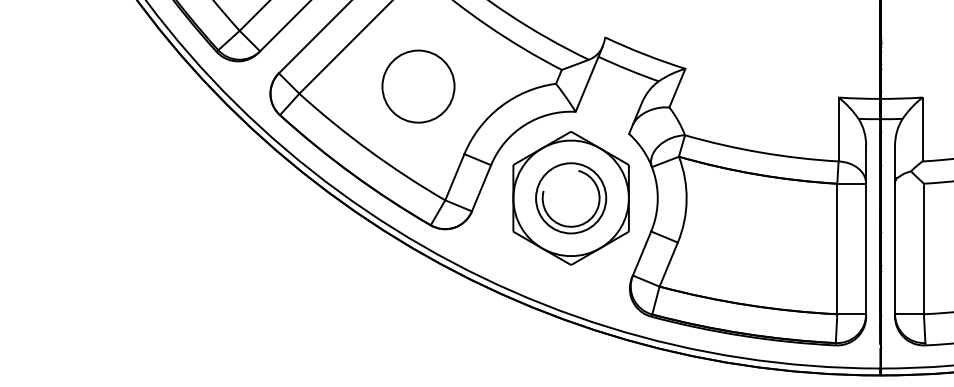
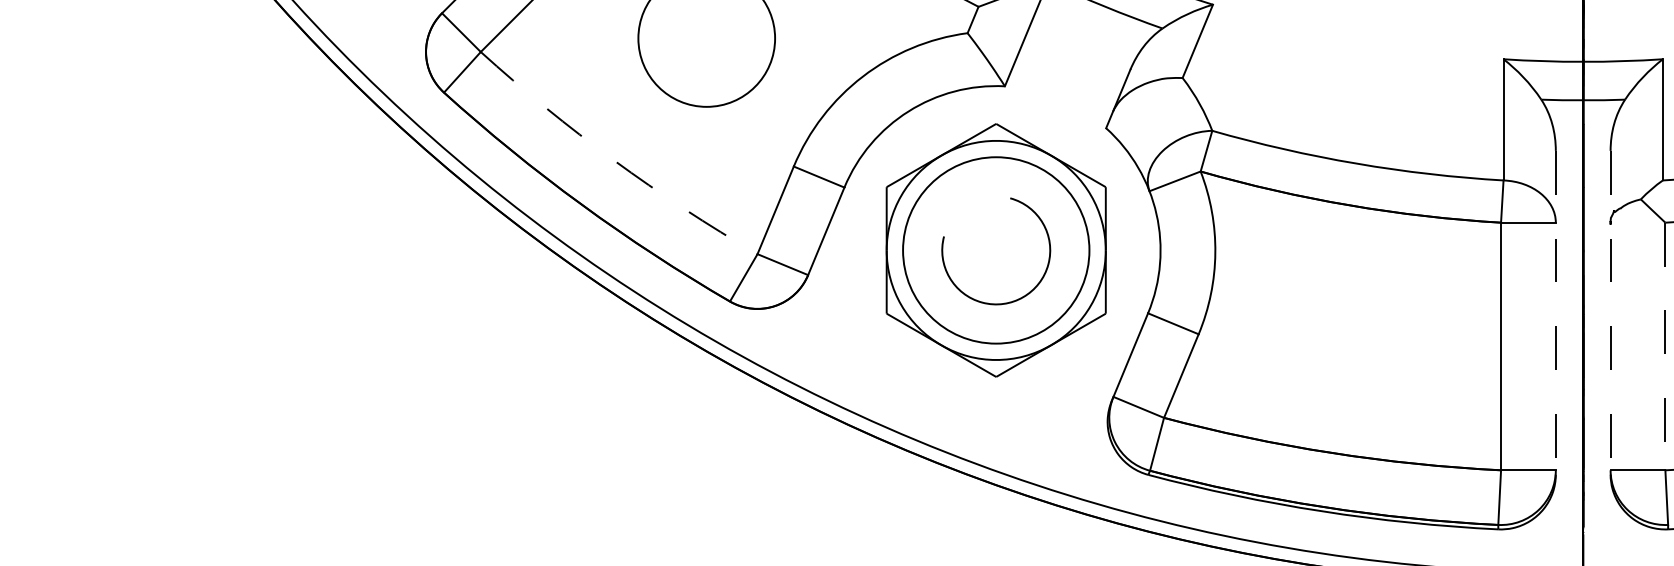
arc: (369, 150) -> (613, 159), solid -> dashed
circle: (571, 198) -> (996, 250), size x1.4
line: (866, 231) -> (1556, 313), solid -> dashed
line: (895, 231) -> (1611, 313), solid -> dashed
line: (923, 249) -> (1664, 347), solid -> dashed

